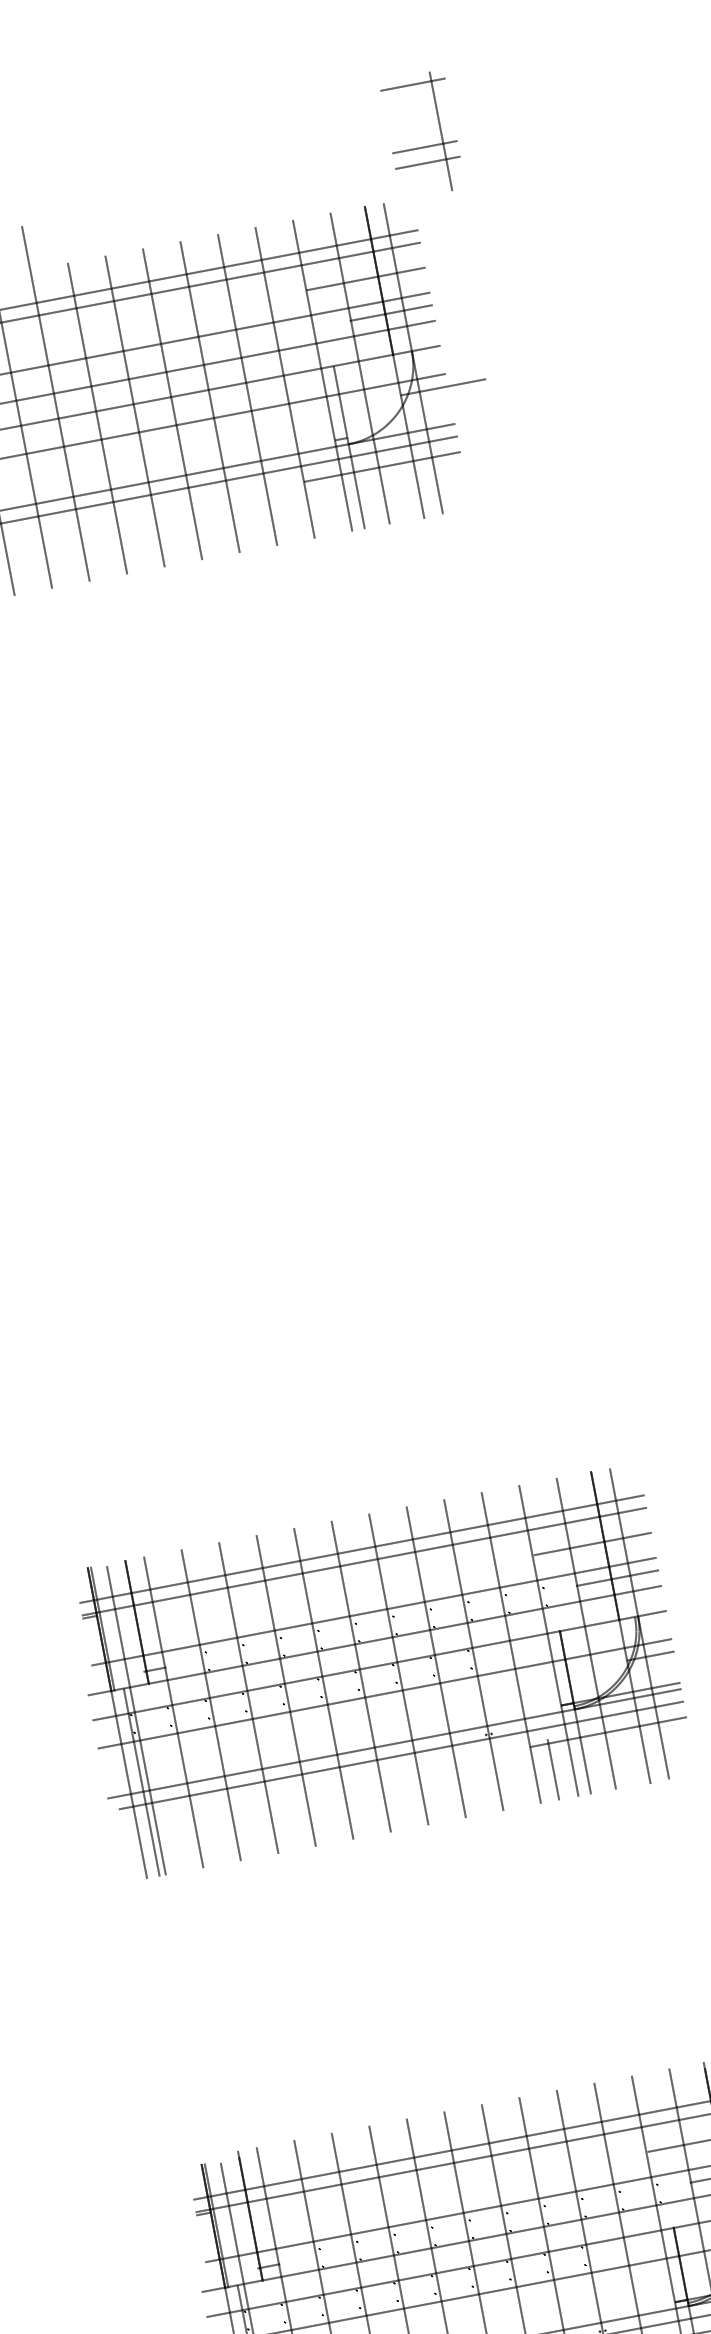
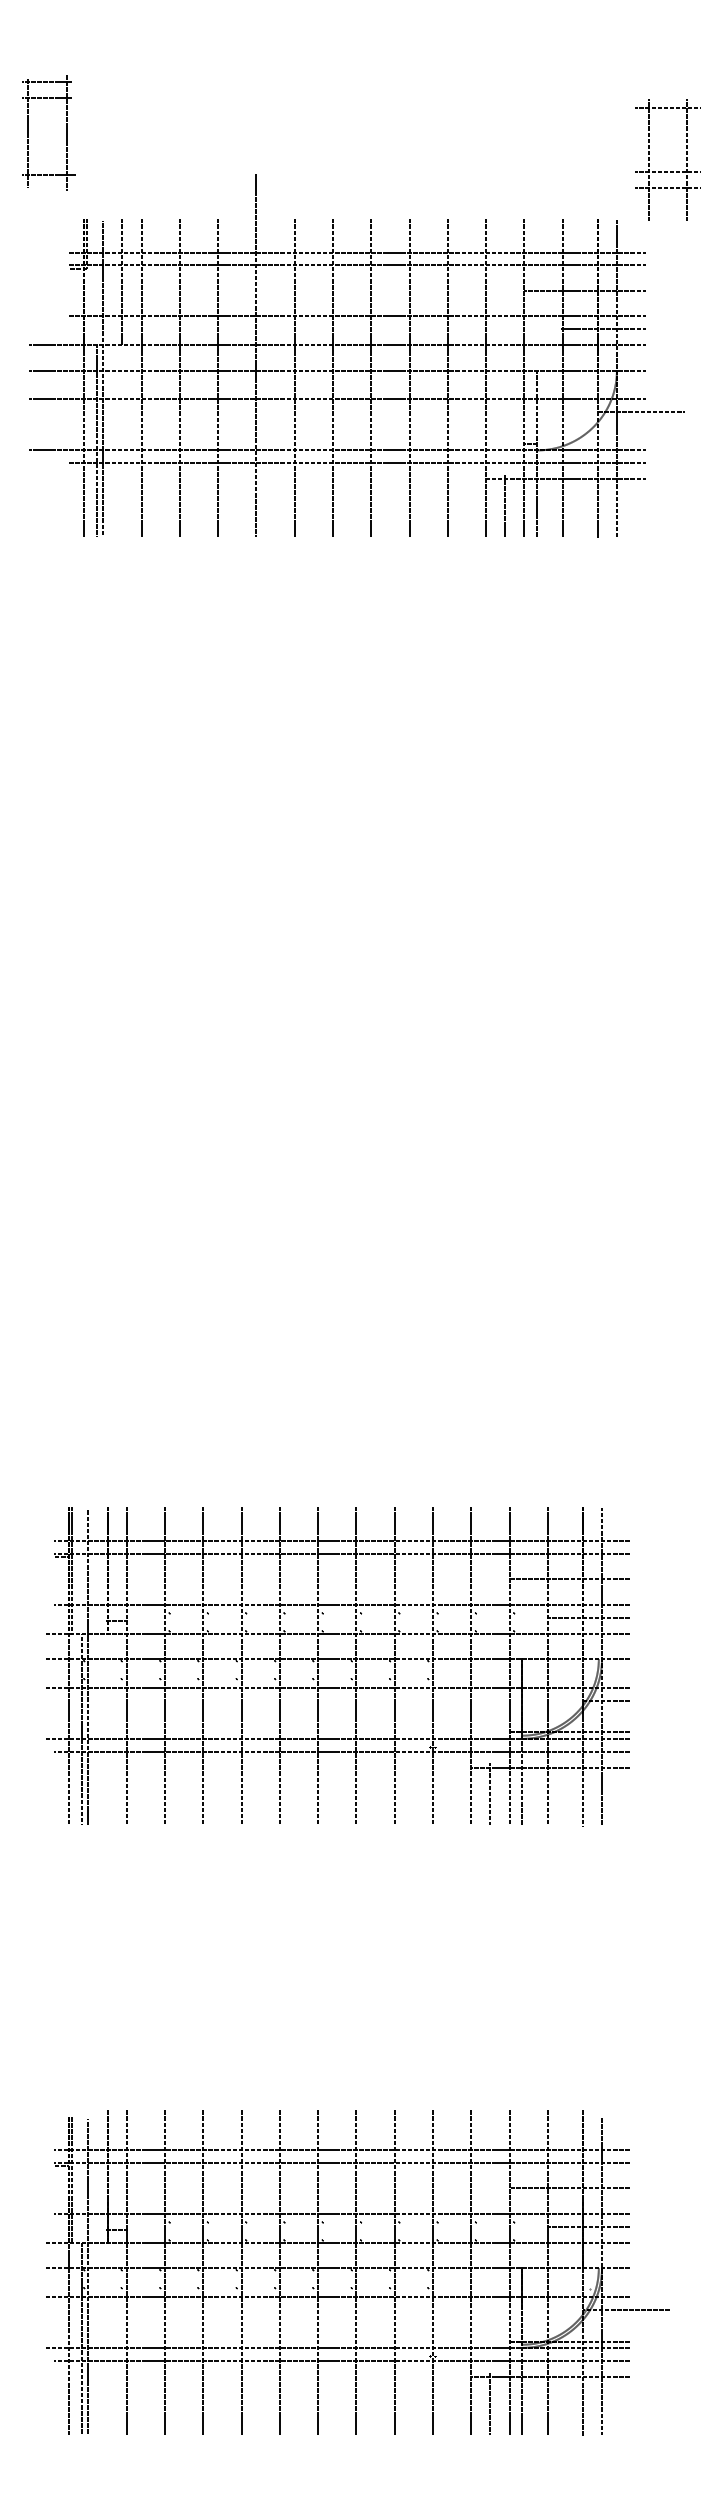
line: (403, 138) -> (648, 159), added
line: (326, 504) -> (504, 505), added

